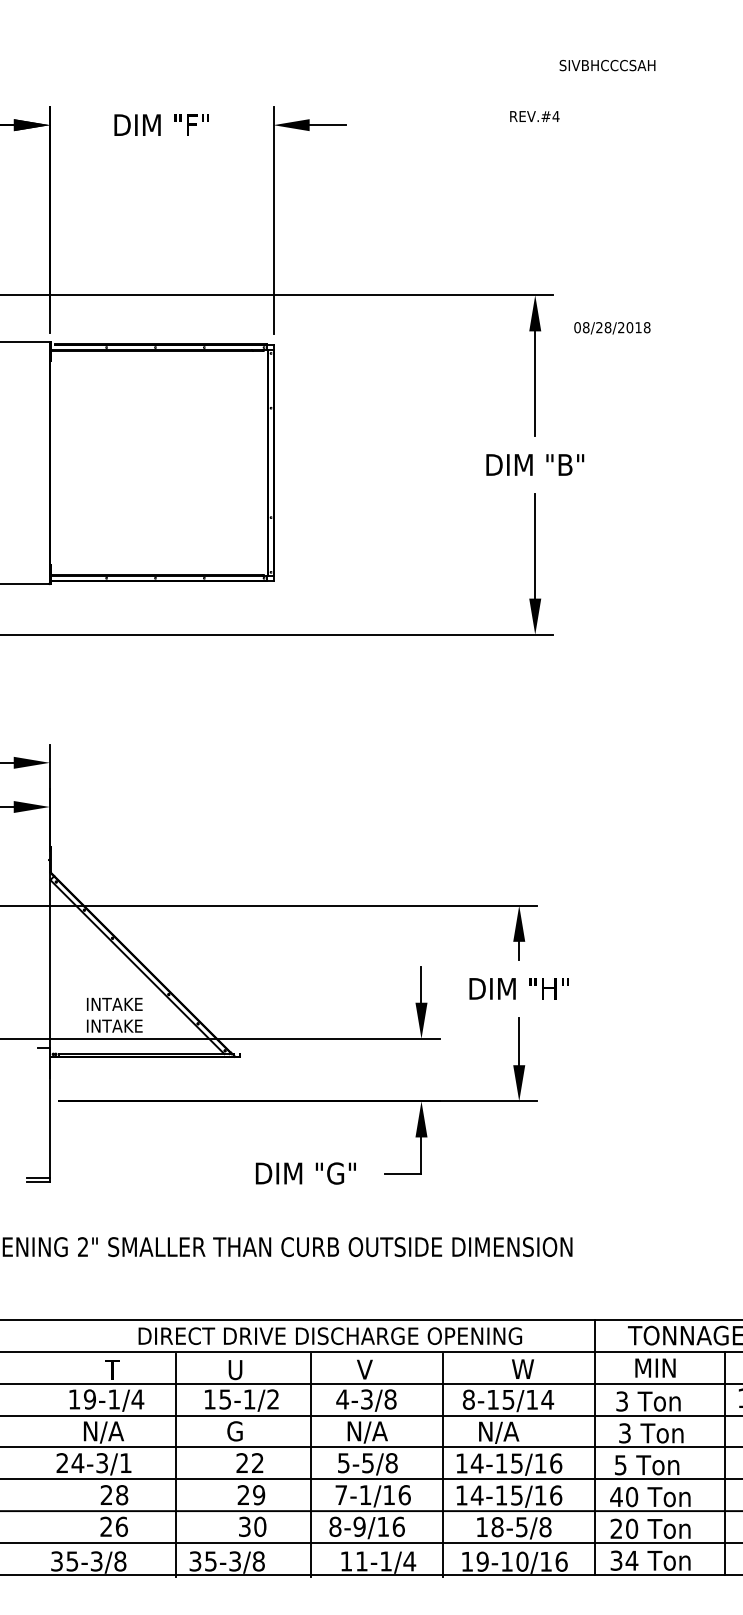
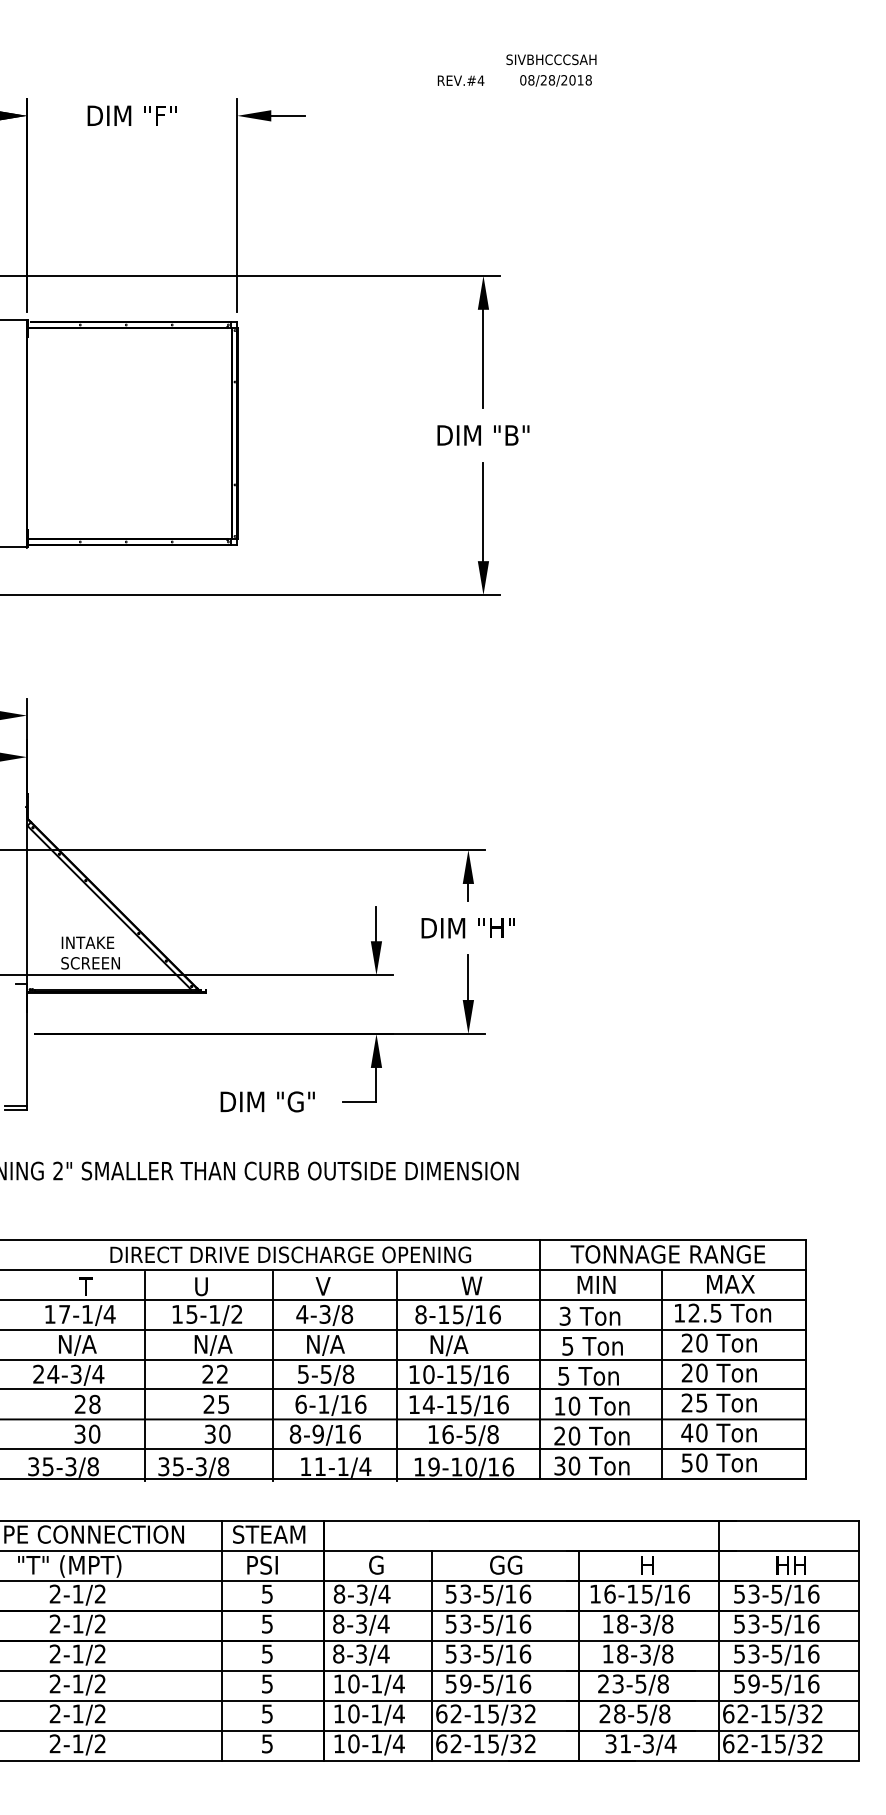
text: (534, 116) -> (460, 80), moved
text: (611, 327) -> (555, 80), moved
text: (117, 1026) -> (90, 963), INTAKE -> SCREEN
text: (89, 1398) -> (64, 1313), 19-1/4 -> 17-1/4
text: (548, 1399) -> (495, 1314), 8-15/14 -> 8-15/16
text: (247, 1431) -> (212, 1344), G -> N/A
text: (624, 1432) -> (567, 1345), 3 -> 5
text: (125, 1463) -> (98, 1374), 24-3/1 -> 24-3/4
text: (476, 1463) -> (428, 1374), 14-15/16 -> 10-15/16
text: (258, 1494) -> (223, 1403), 29 -> 25
text: (340, 1494) -> (300, 1403), 7-1/16 -> 6-1/16
text: (616, 1497) -> (559, 1406), 40 -> 10
text: (114, 1526) -> (87, 1433), 26 -> 30
text: (497, 1527) -> (447, 1434), 18-5/8 -> 16-5/8
text: (632, 1560) -> (574, 1465), 34 -> 30

